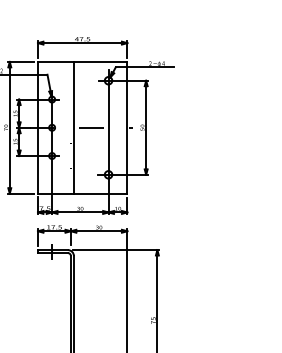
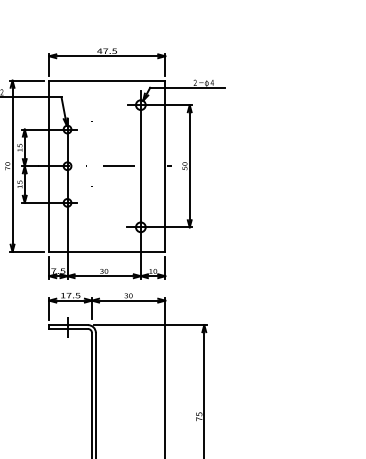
line: (73, 127) -> (95, 165), removed

